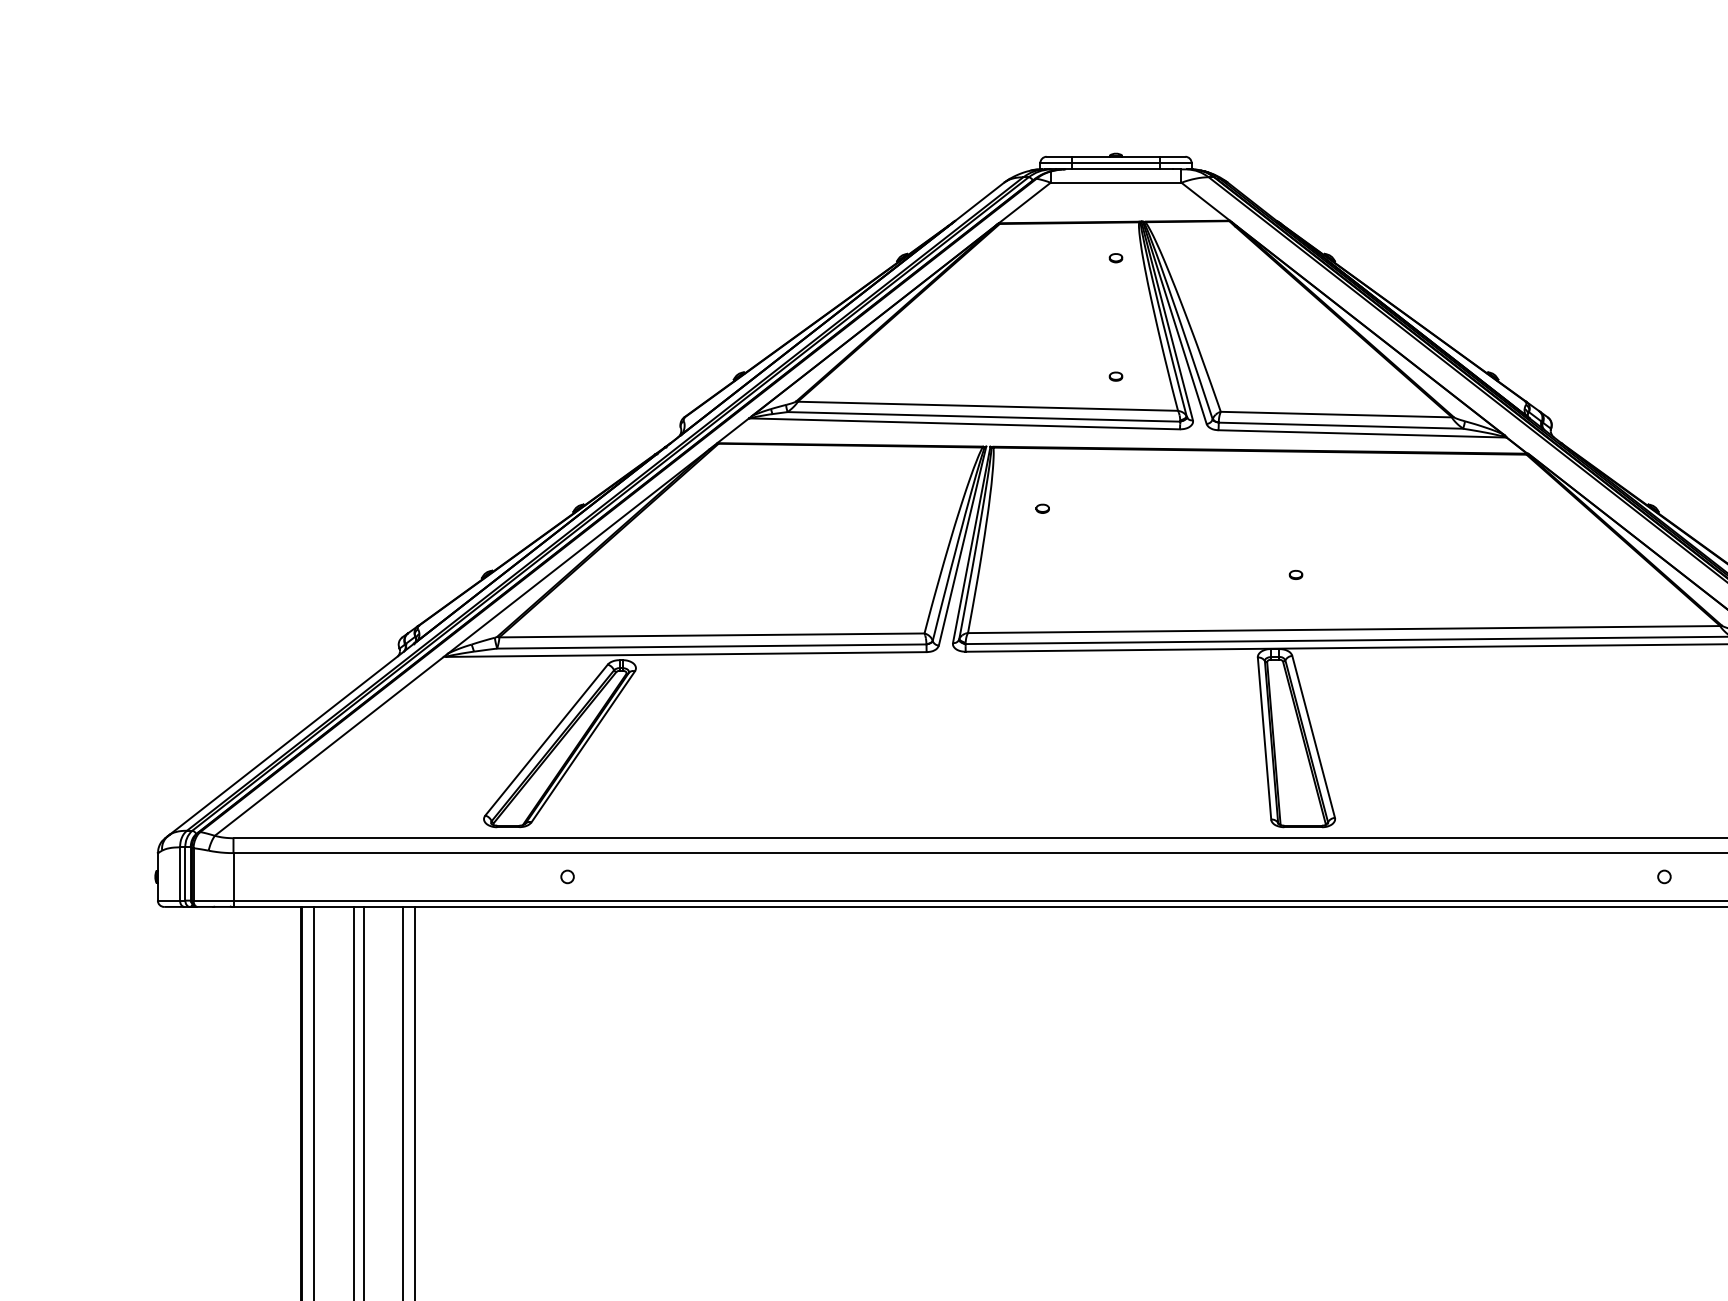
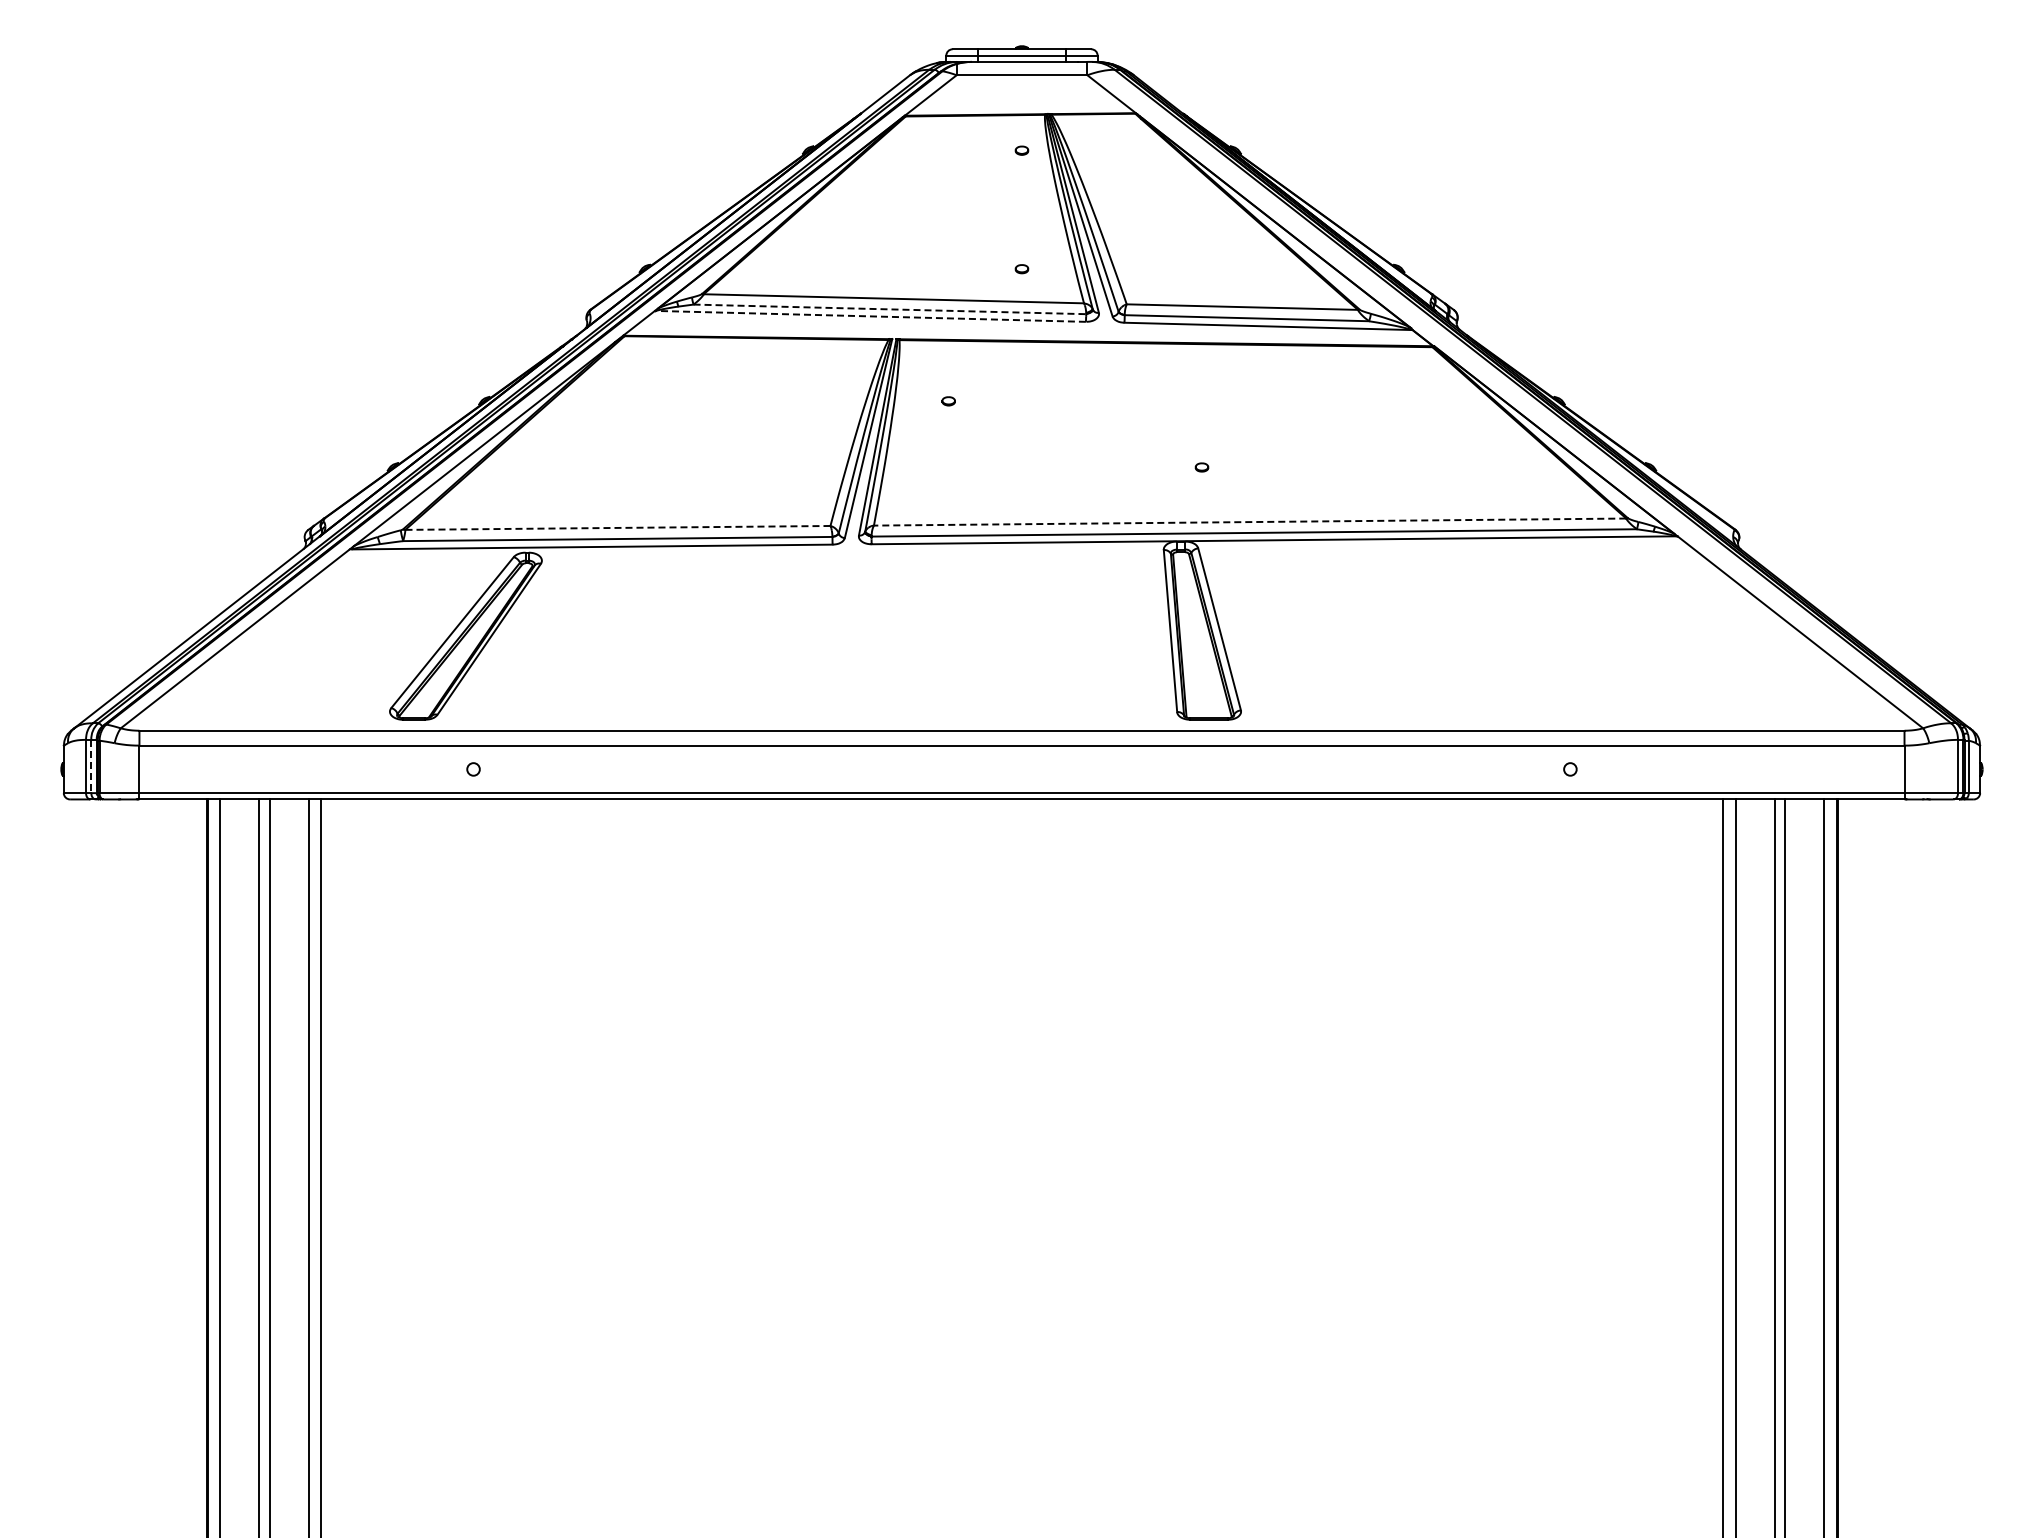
line: (984, 416) -> (890, 309), solid -> dashed
line: (964, 423) -> (870, 316), solid -> dashed
line: (1343, 629) -> (1249, 522), solid -> dashed
line: (711, 634) -> (617, 527), solid -> dashed
line: (185, 873) -> (91, 766), solid -> dashed

